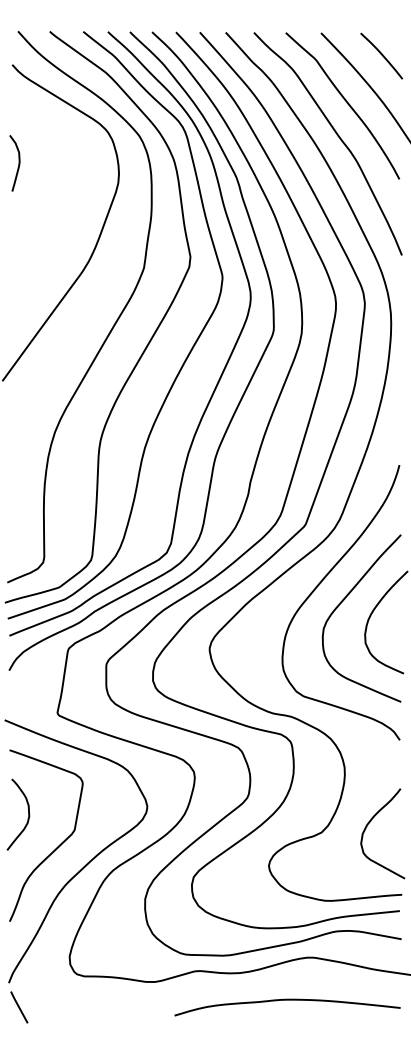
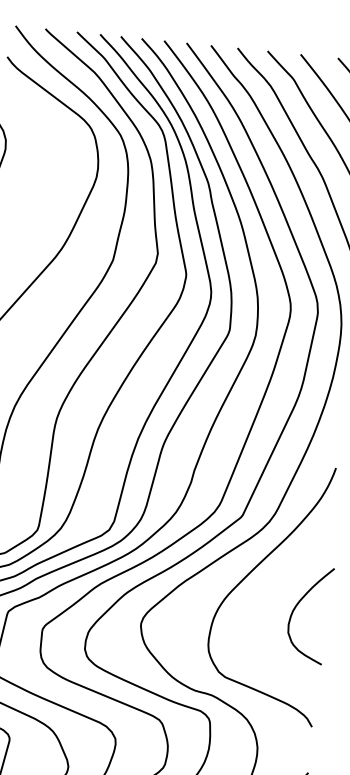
curve: (344, 600) -> (272, 590), removed

